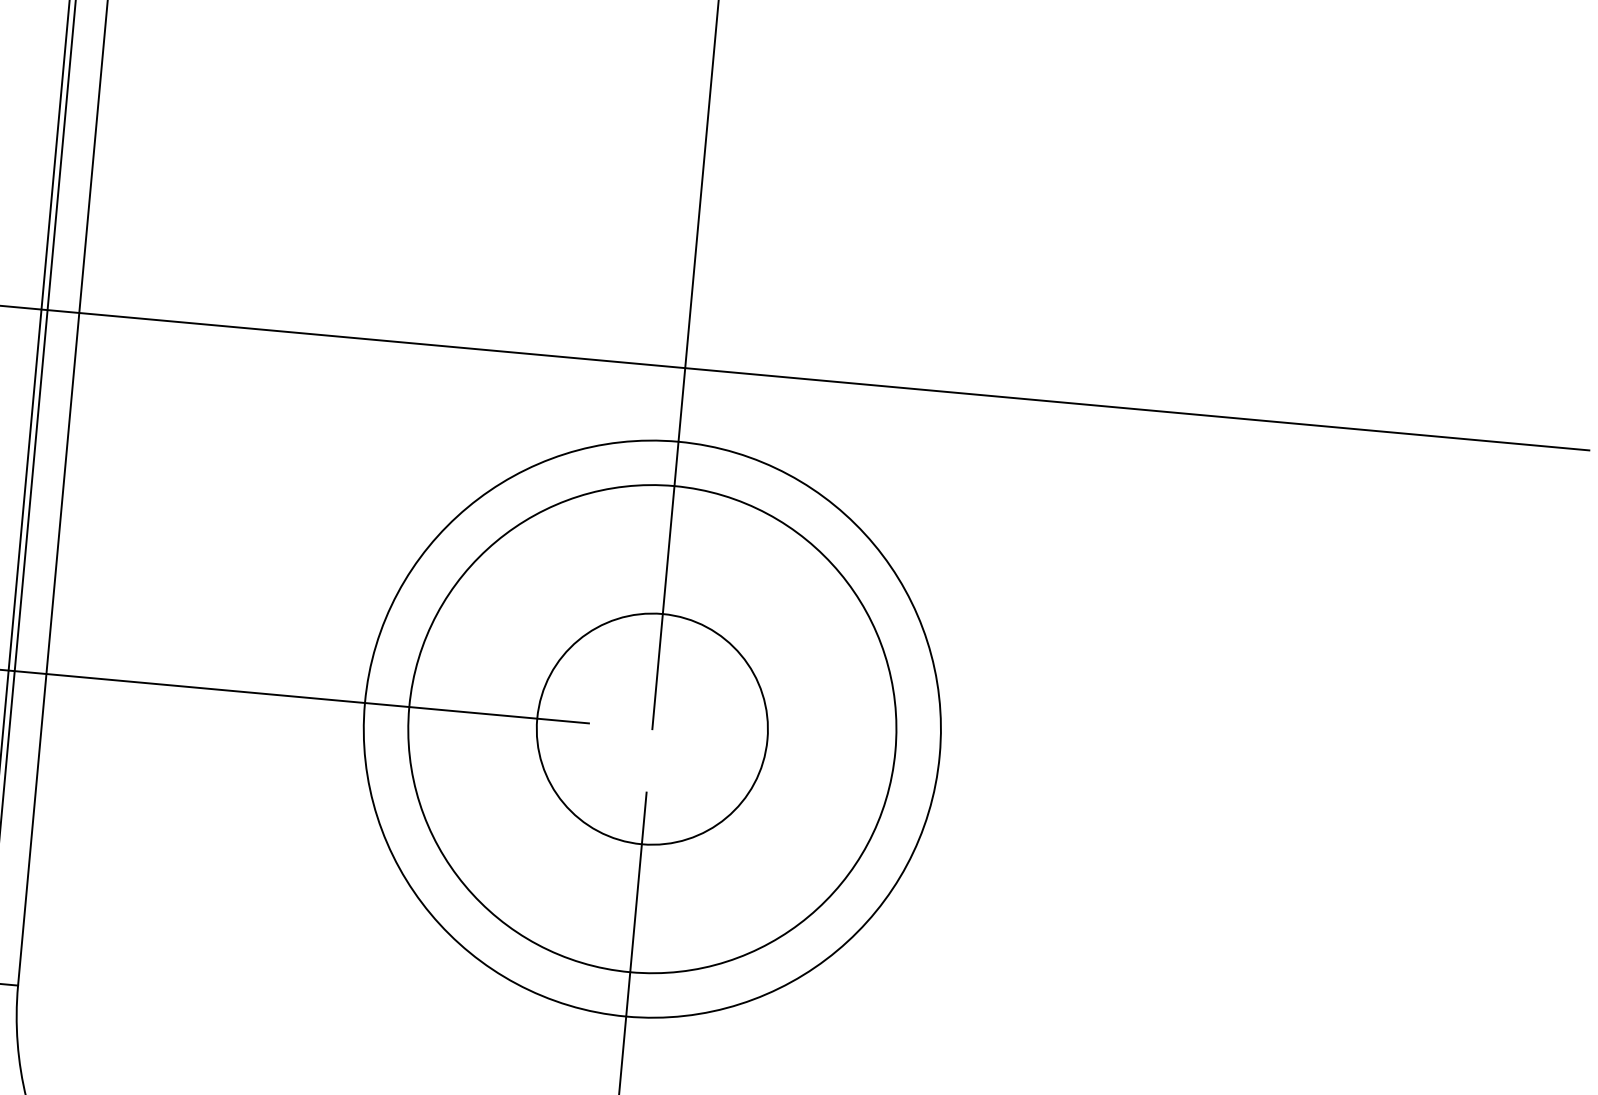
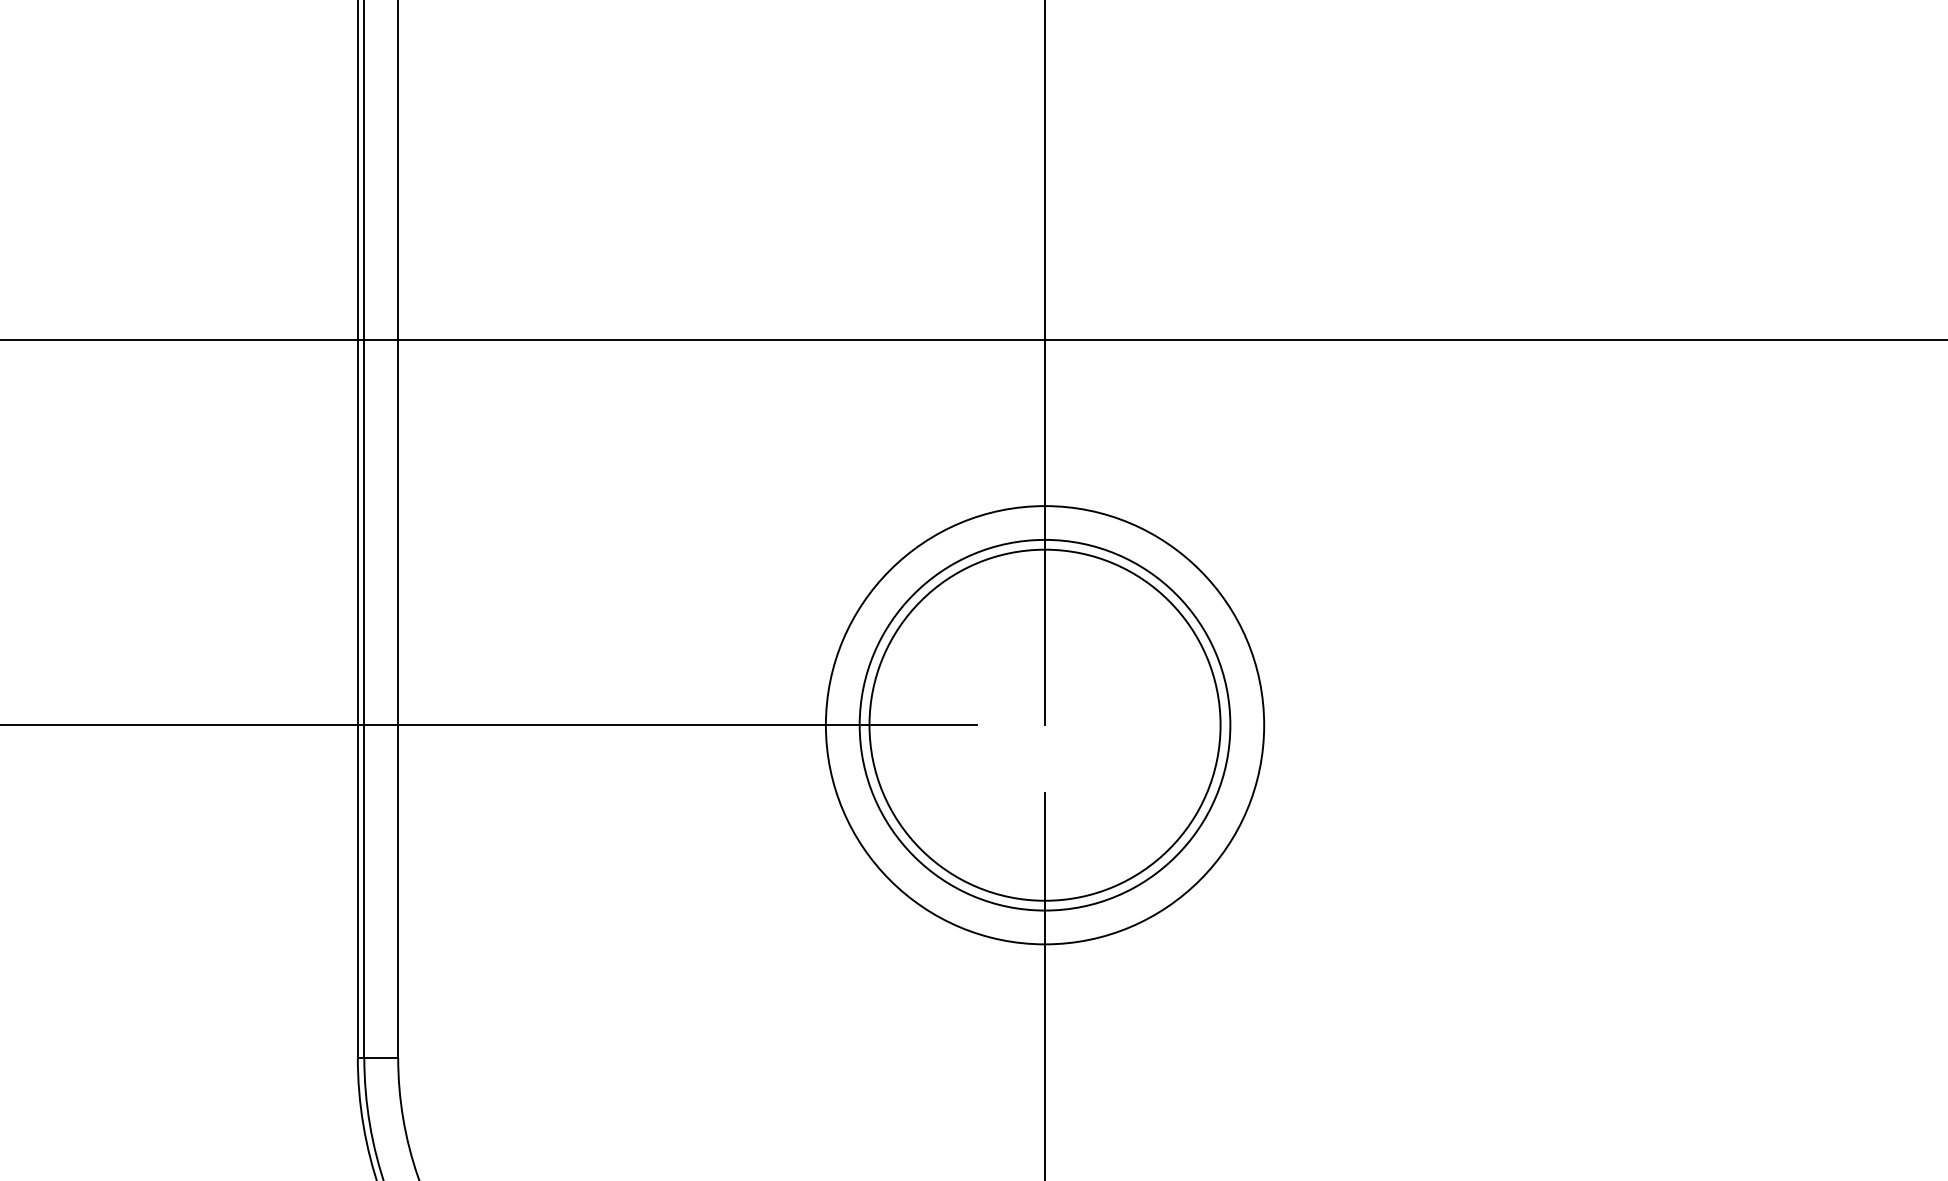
circle: (651, 728) -> (1044, 724), size x0.71
circle: (651, 728) -> (1044, 724), size x1.43
circle: (651, 729) -> (1044, 725), size x0.71

